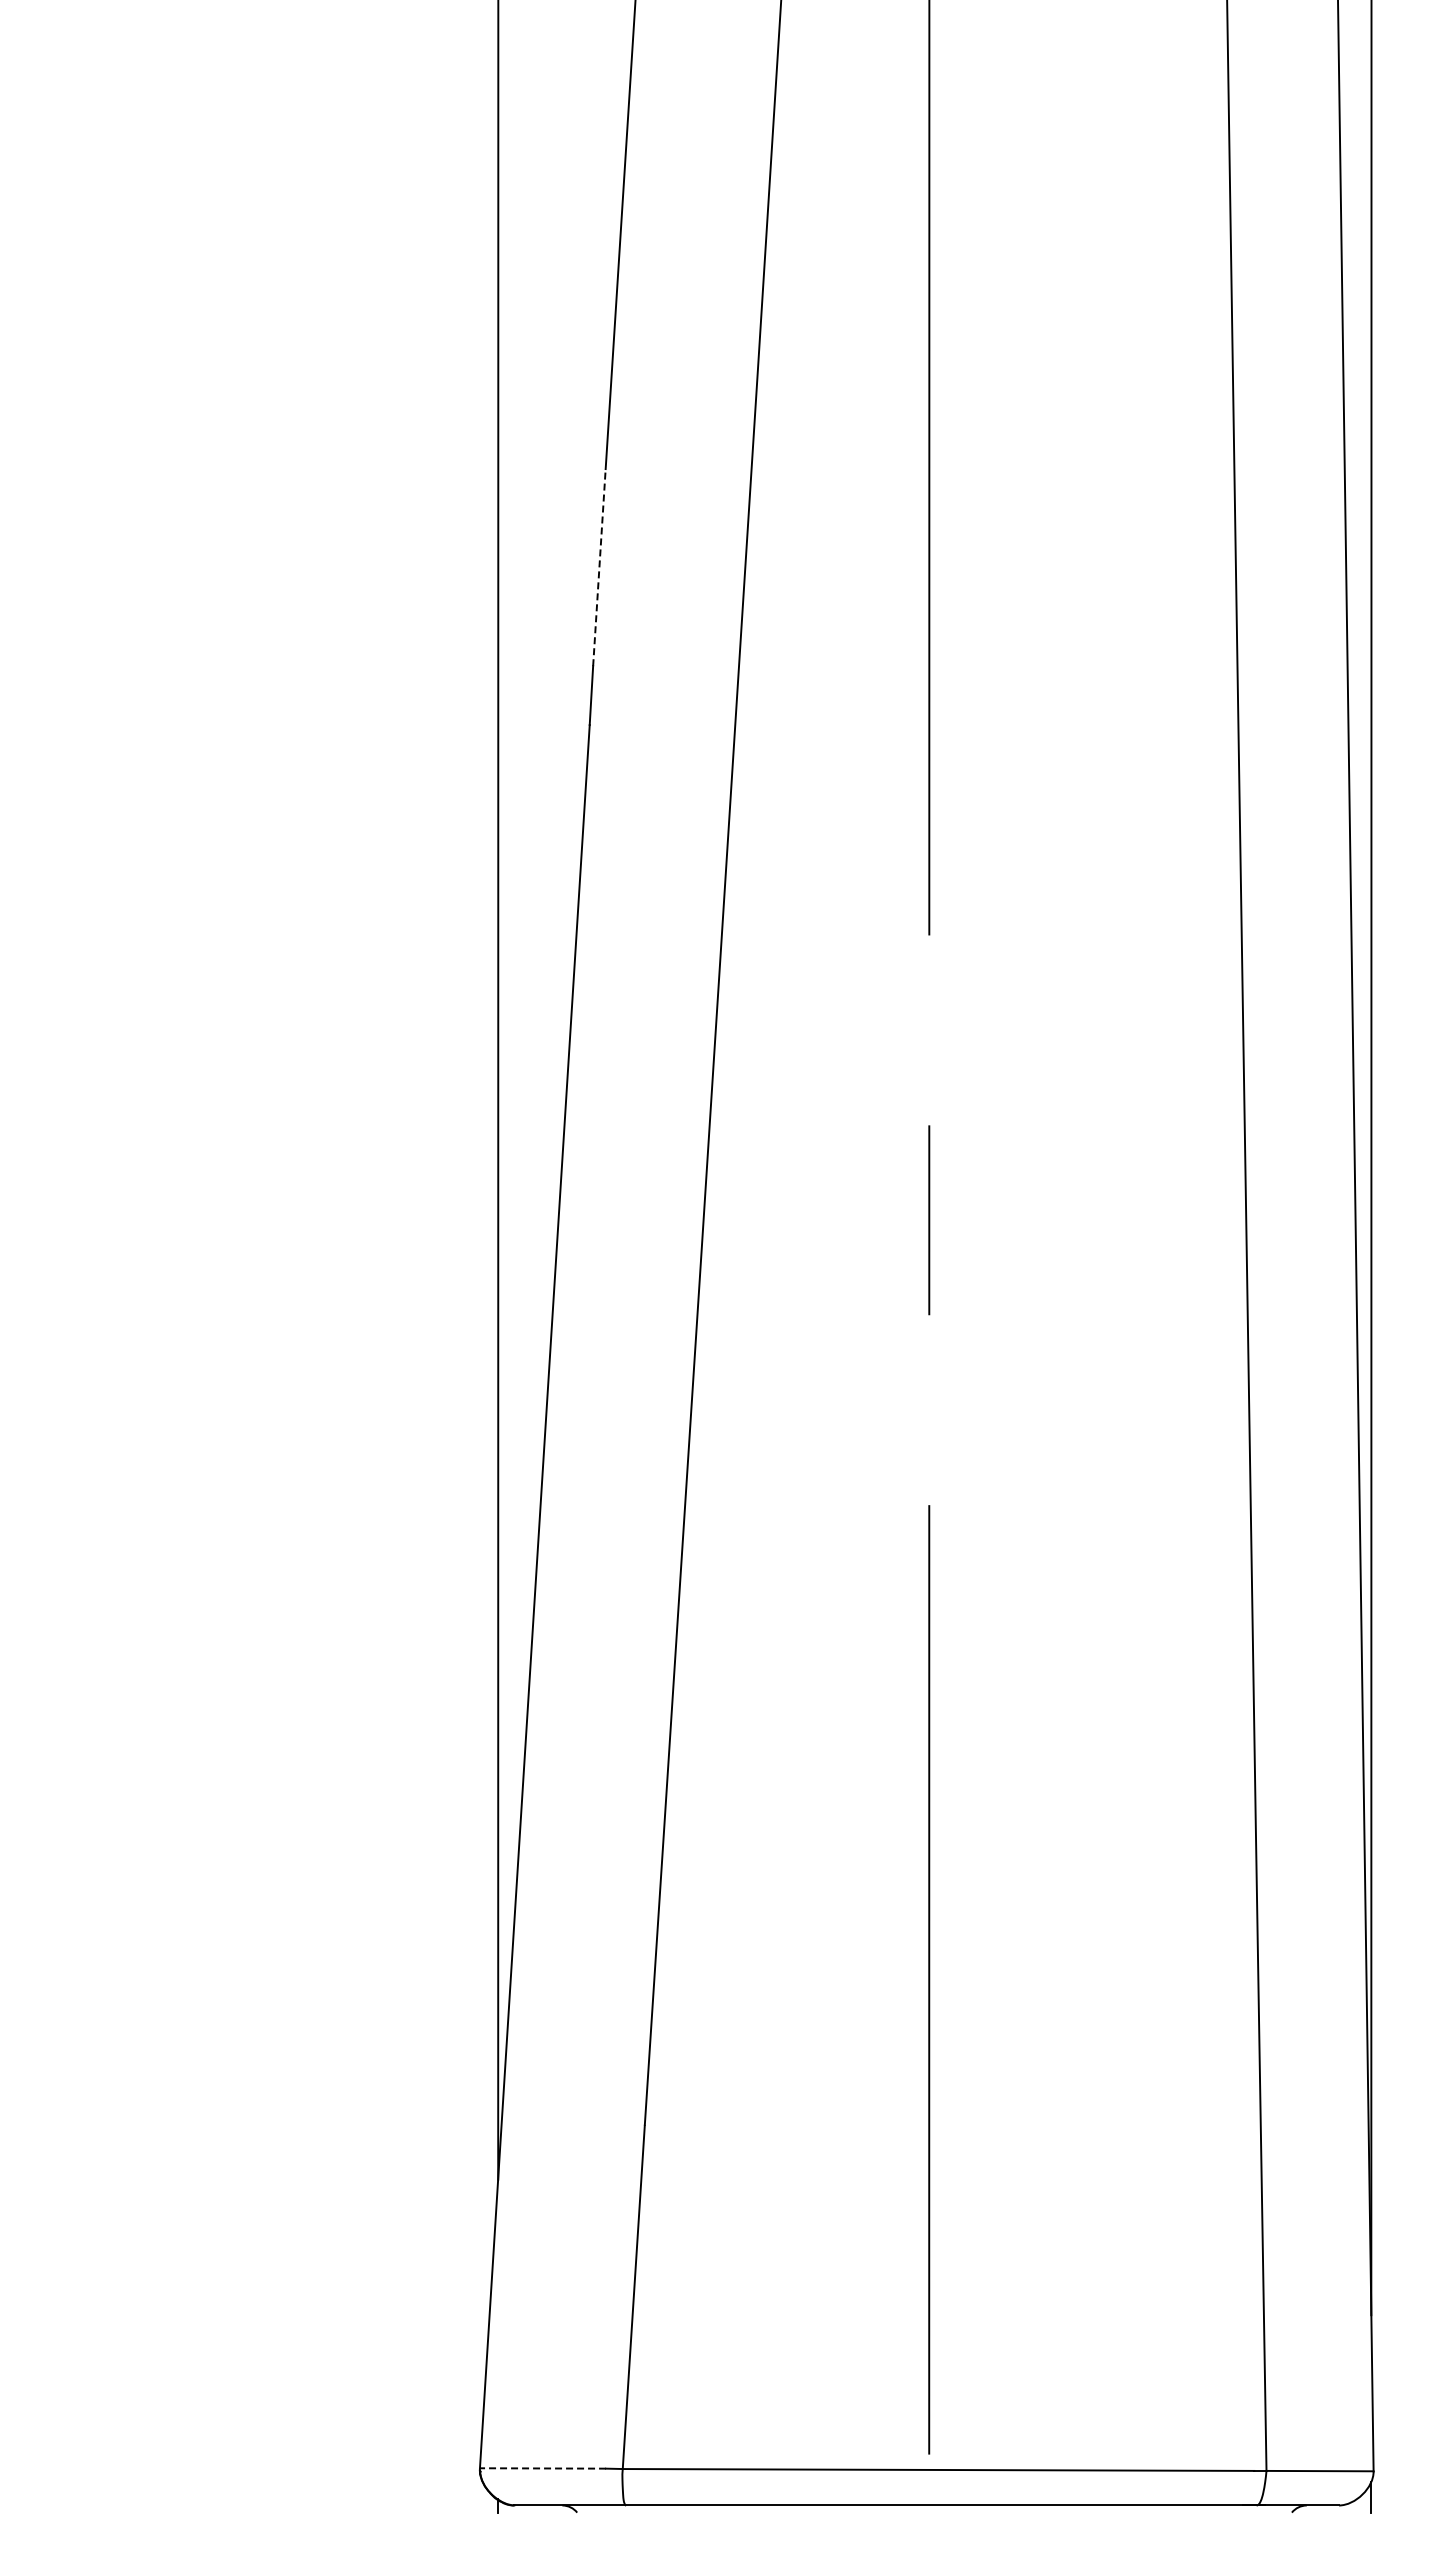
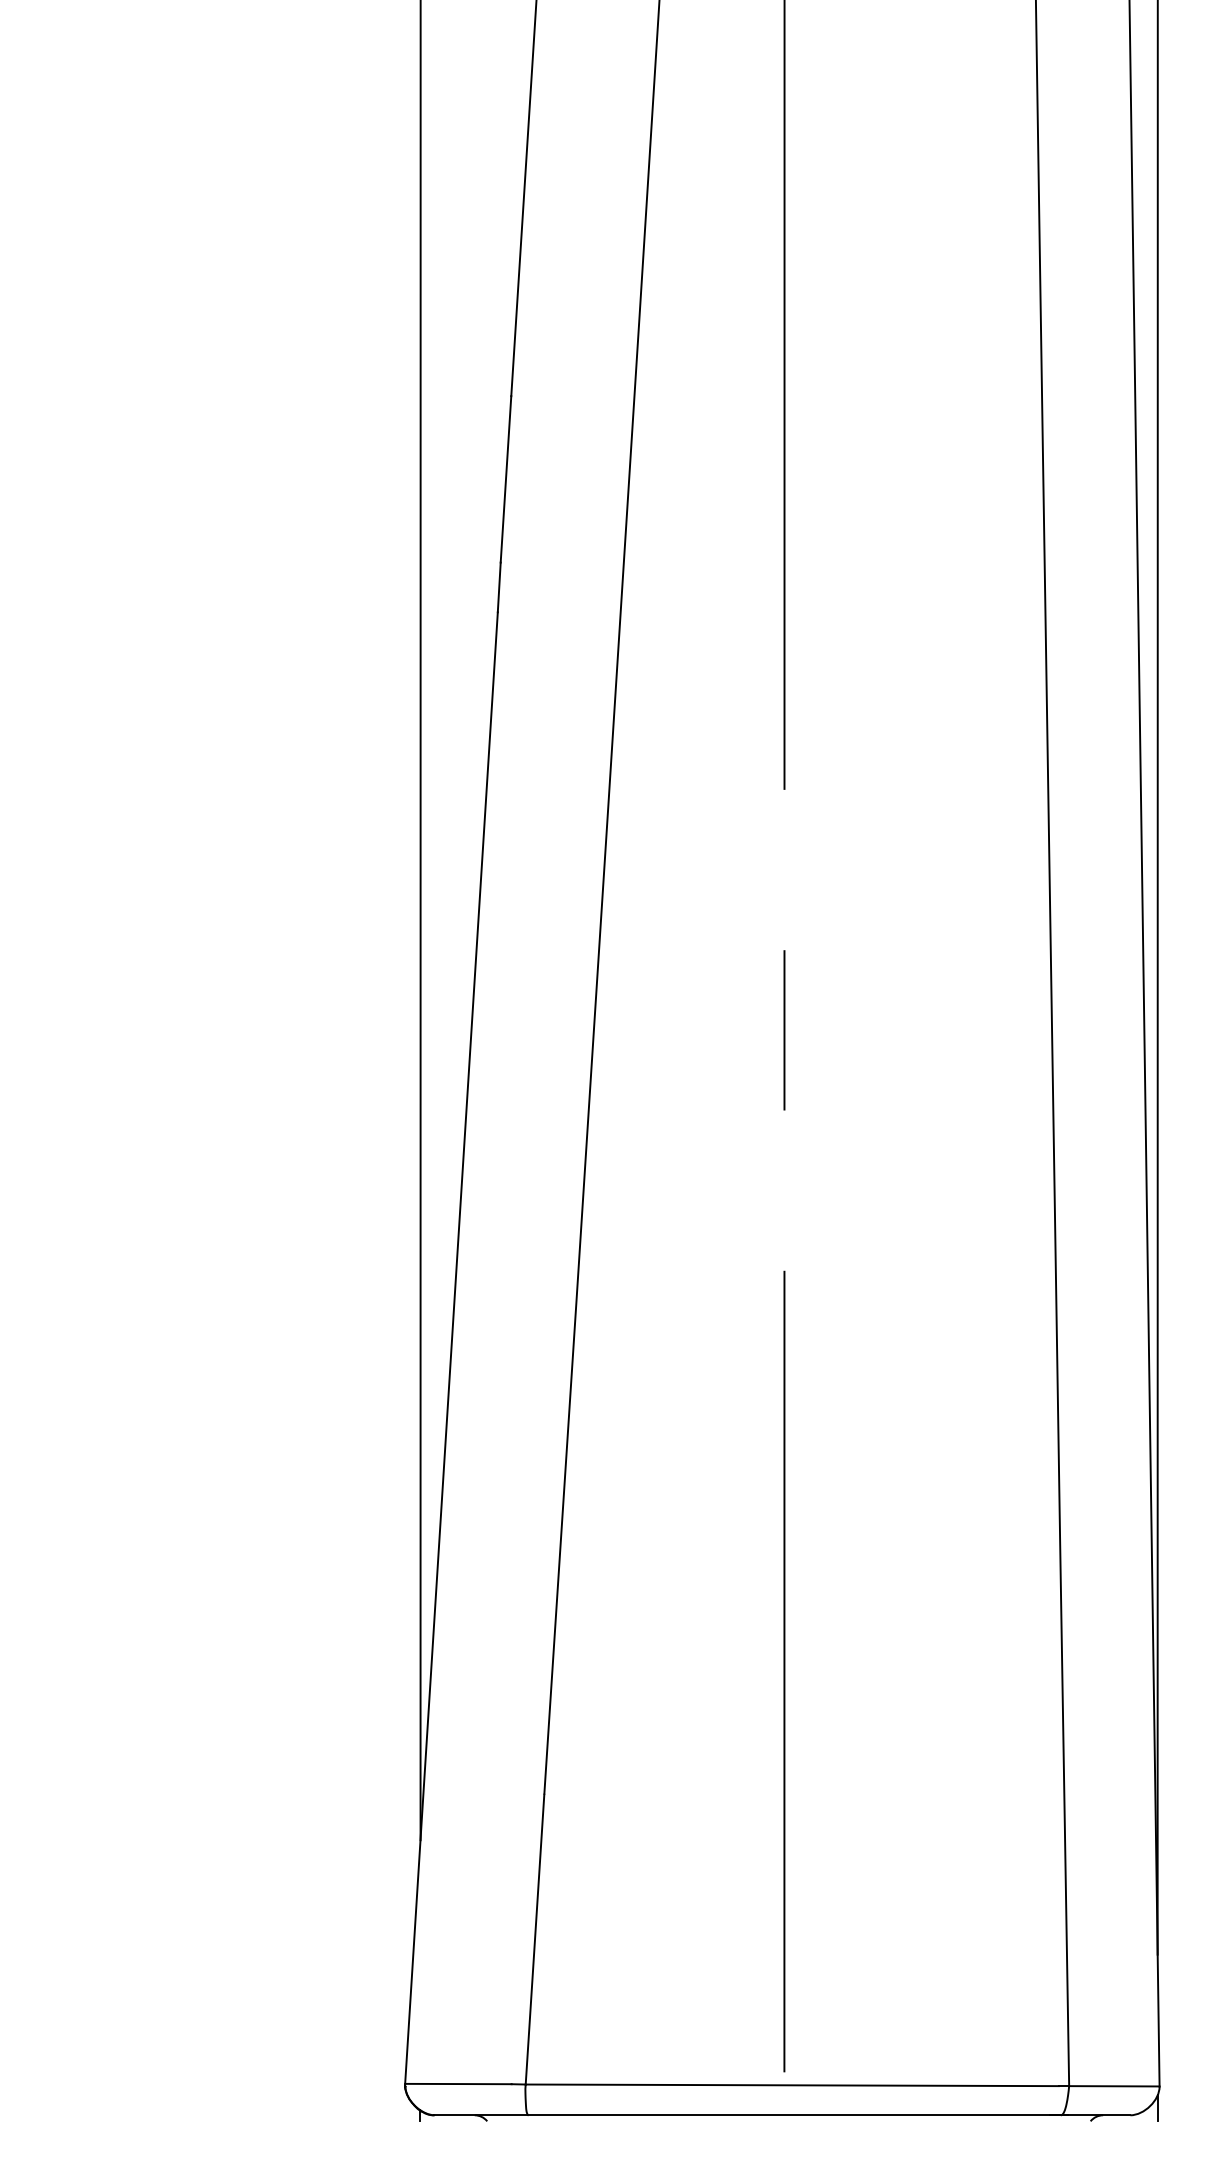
line: (599, 567) -> (506, 479), dashed -> solid
line: (542, 2468) -> (457, 2084), dashed -> solid

